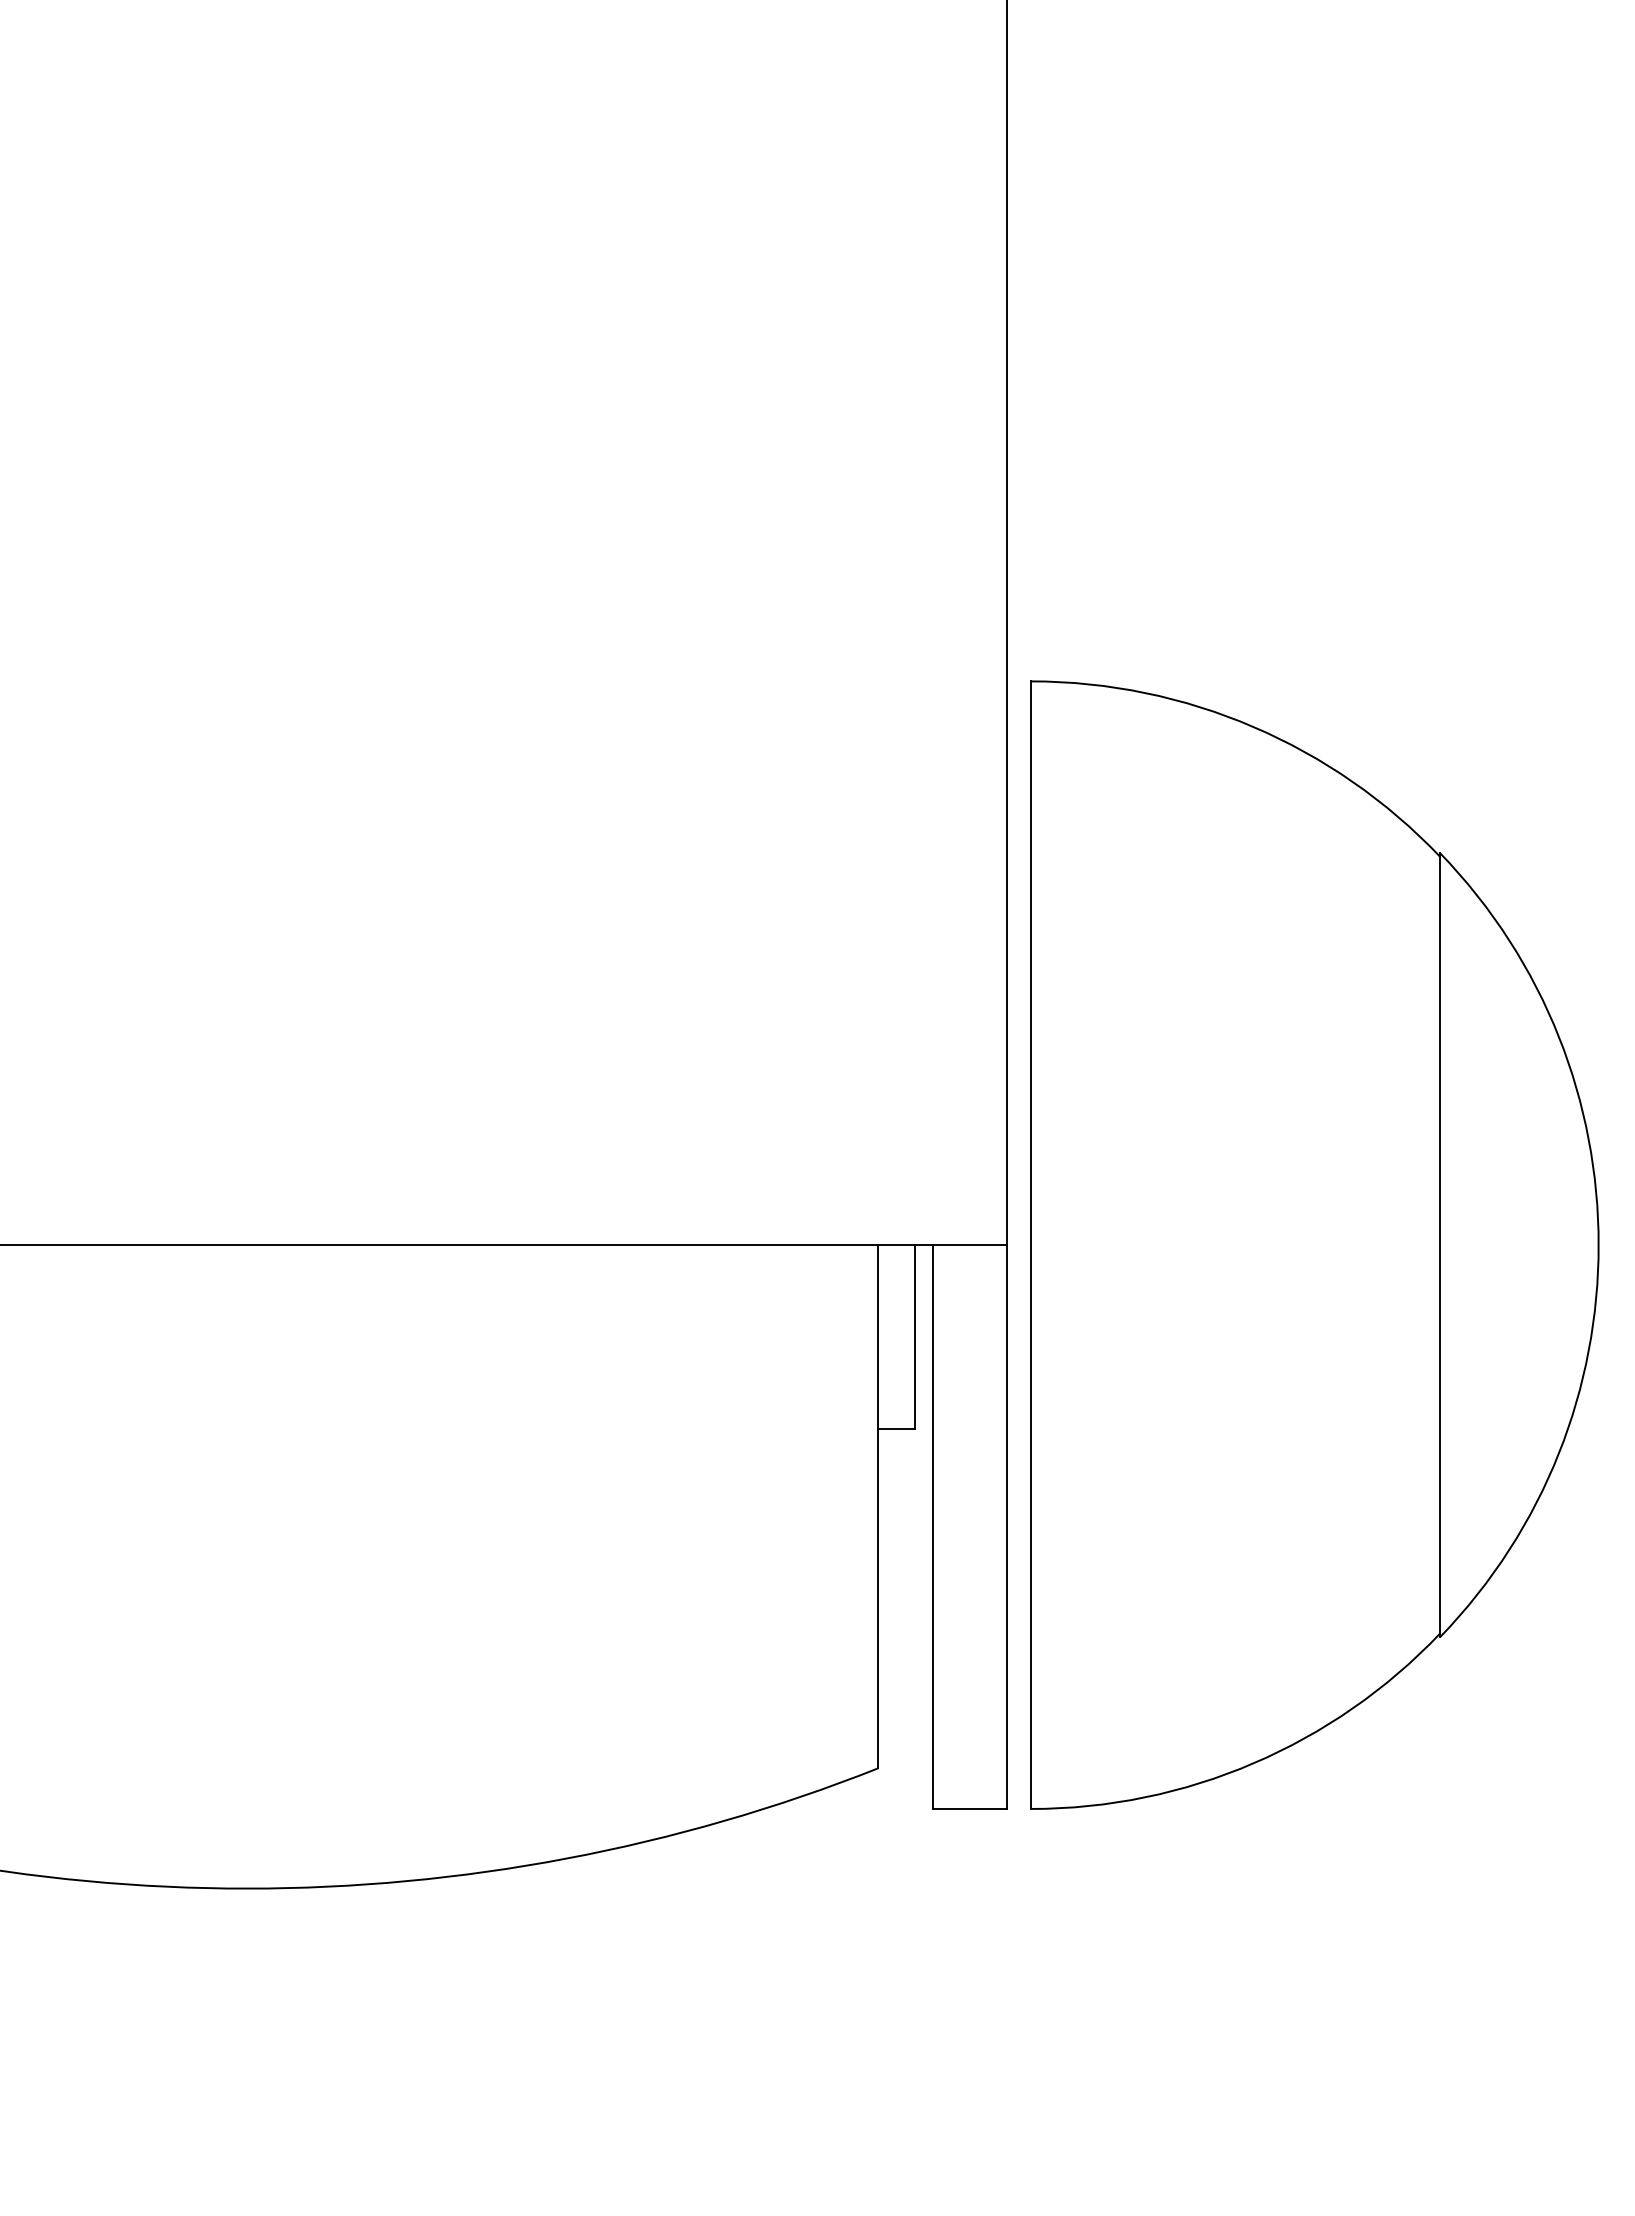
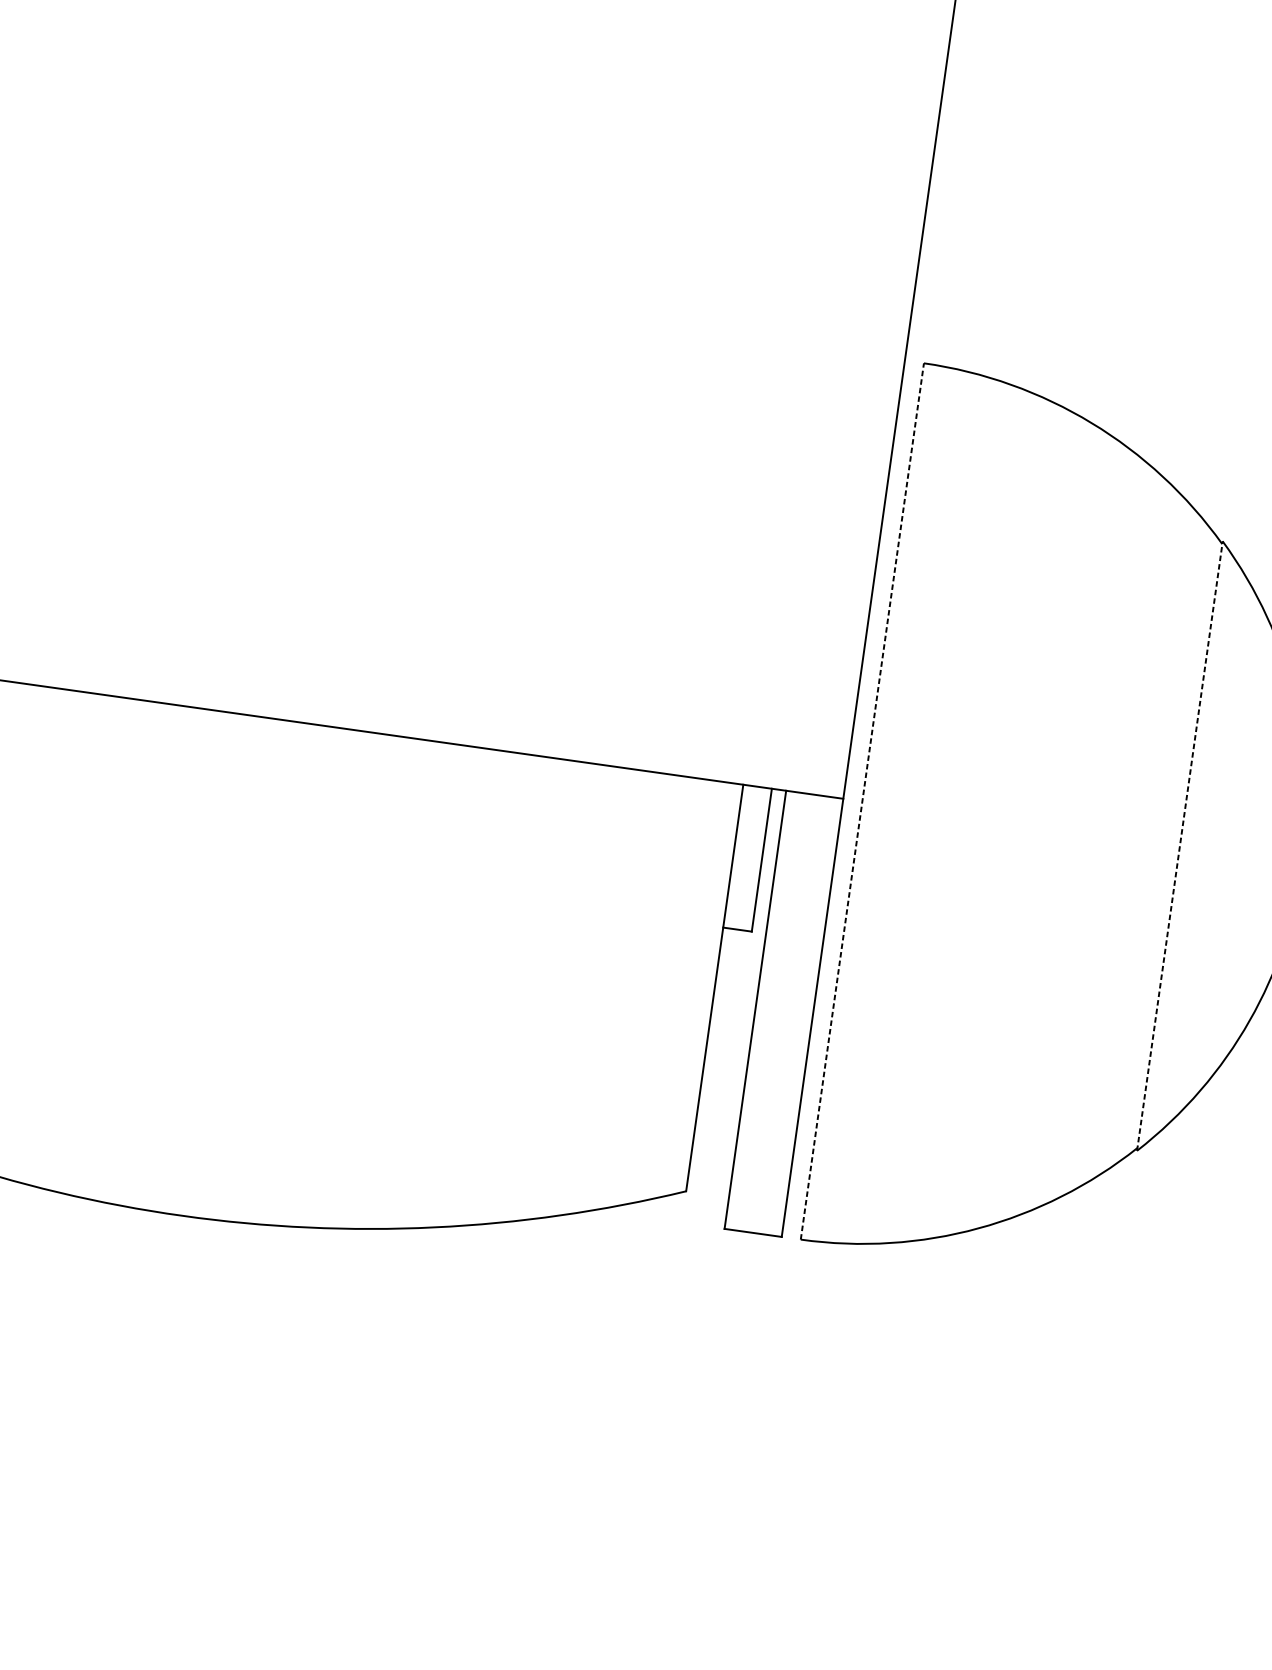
line: (1440, 1244) -> (1180, 845), solid -> dashed
line: (1031, 1245) -> (862, 801), solid -> dashed

